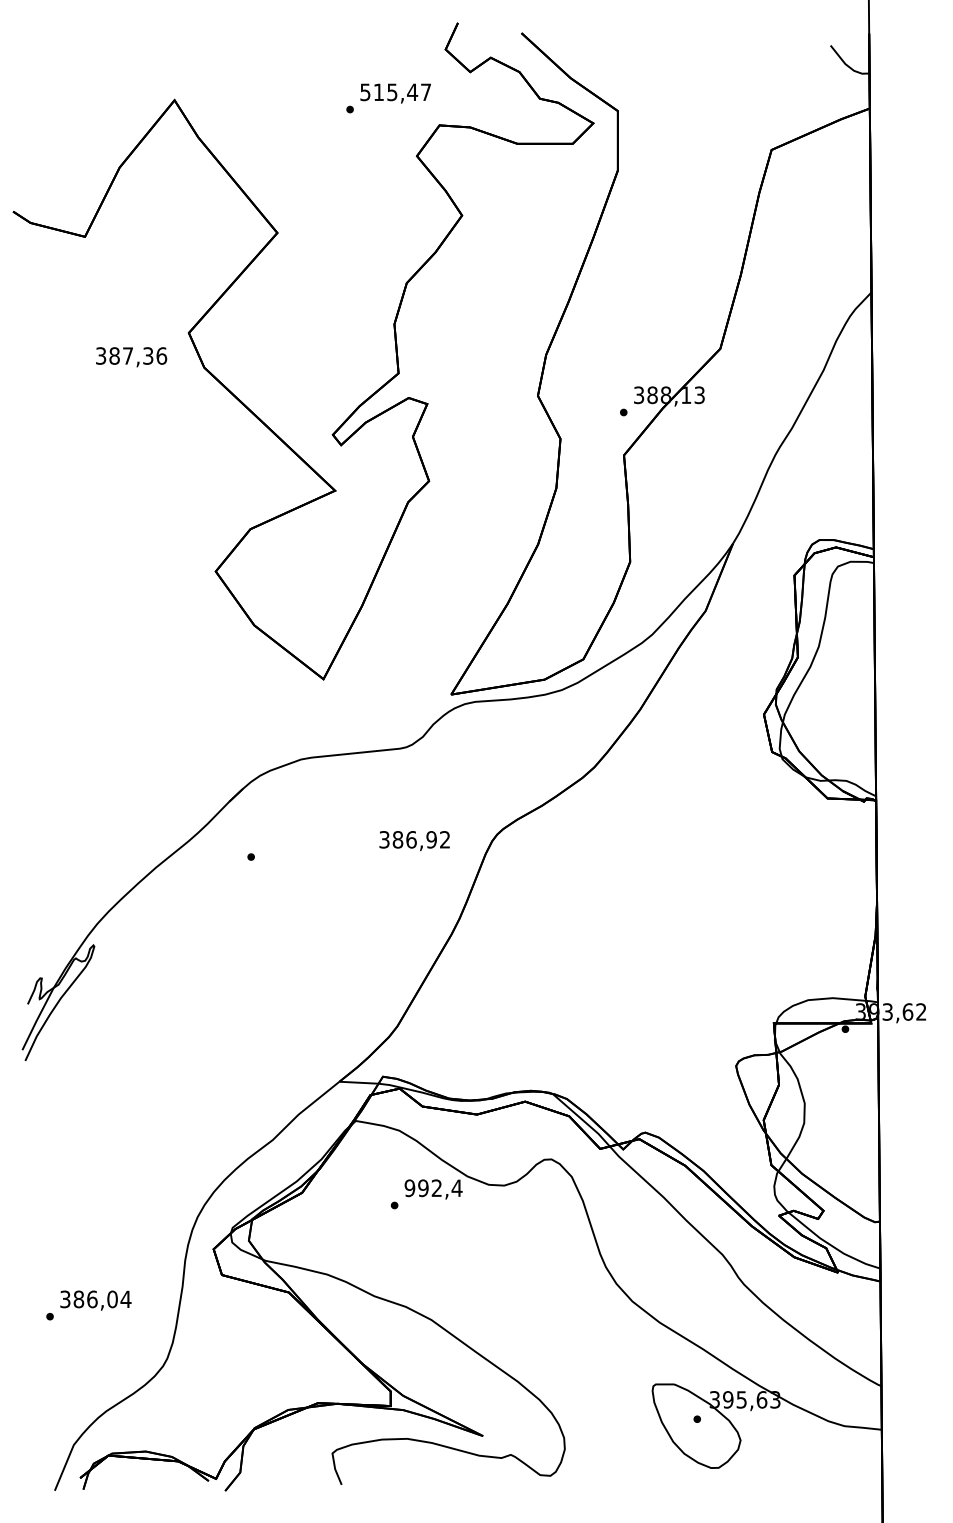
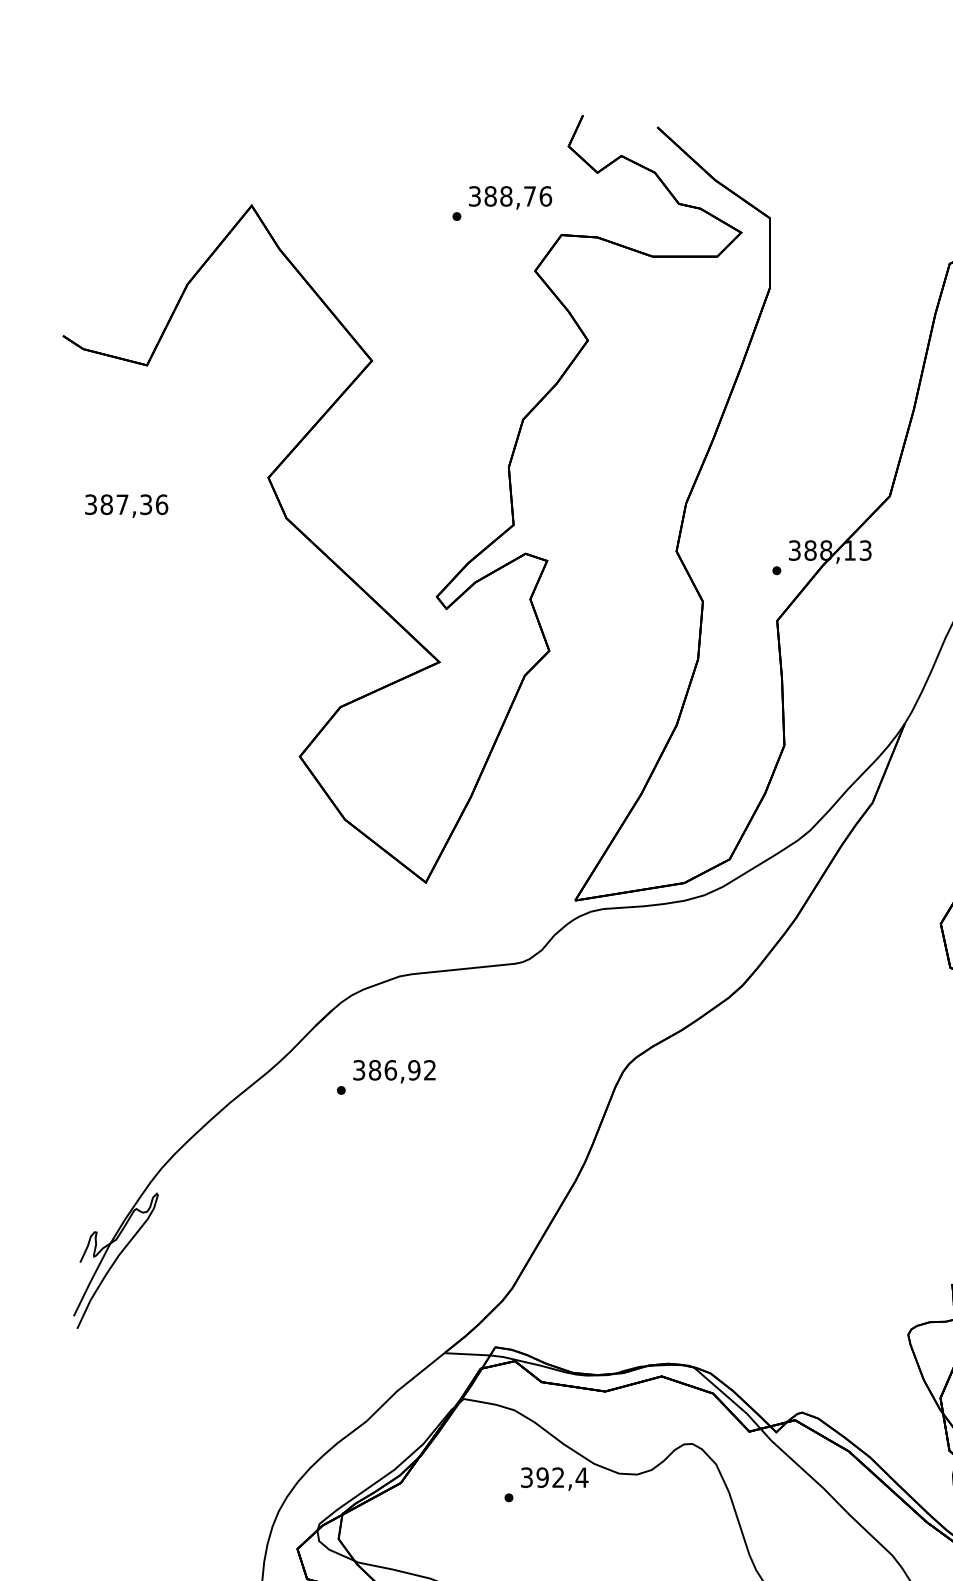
text: (395, 92) -> (510, 196), 515,47 -> 388,76
text: (131, 357) -> (126, 506), moved
text: (414, 841) -> (394, 1072), moved
text: (409, 1187) -> (526, 1476), 992,4 -> 392,4

